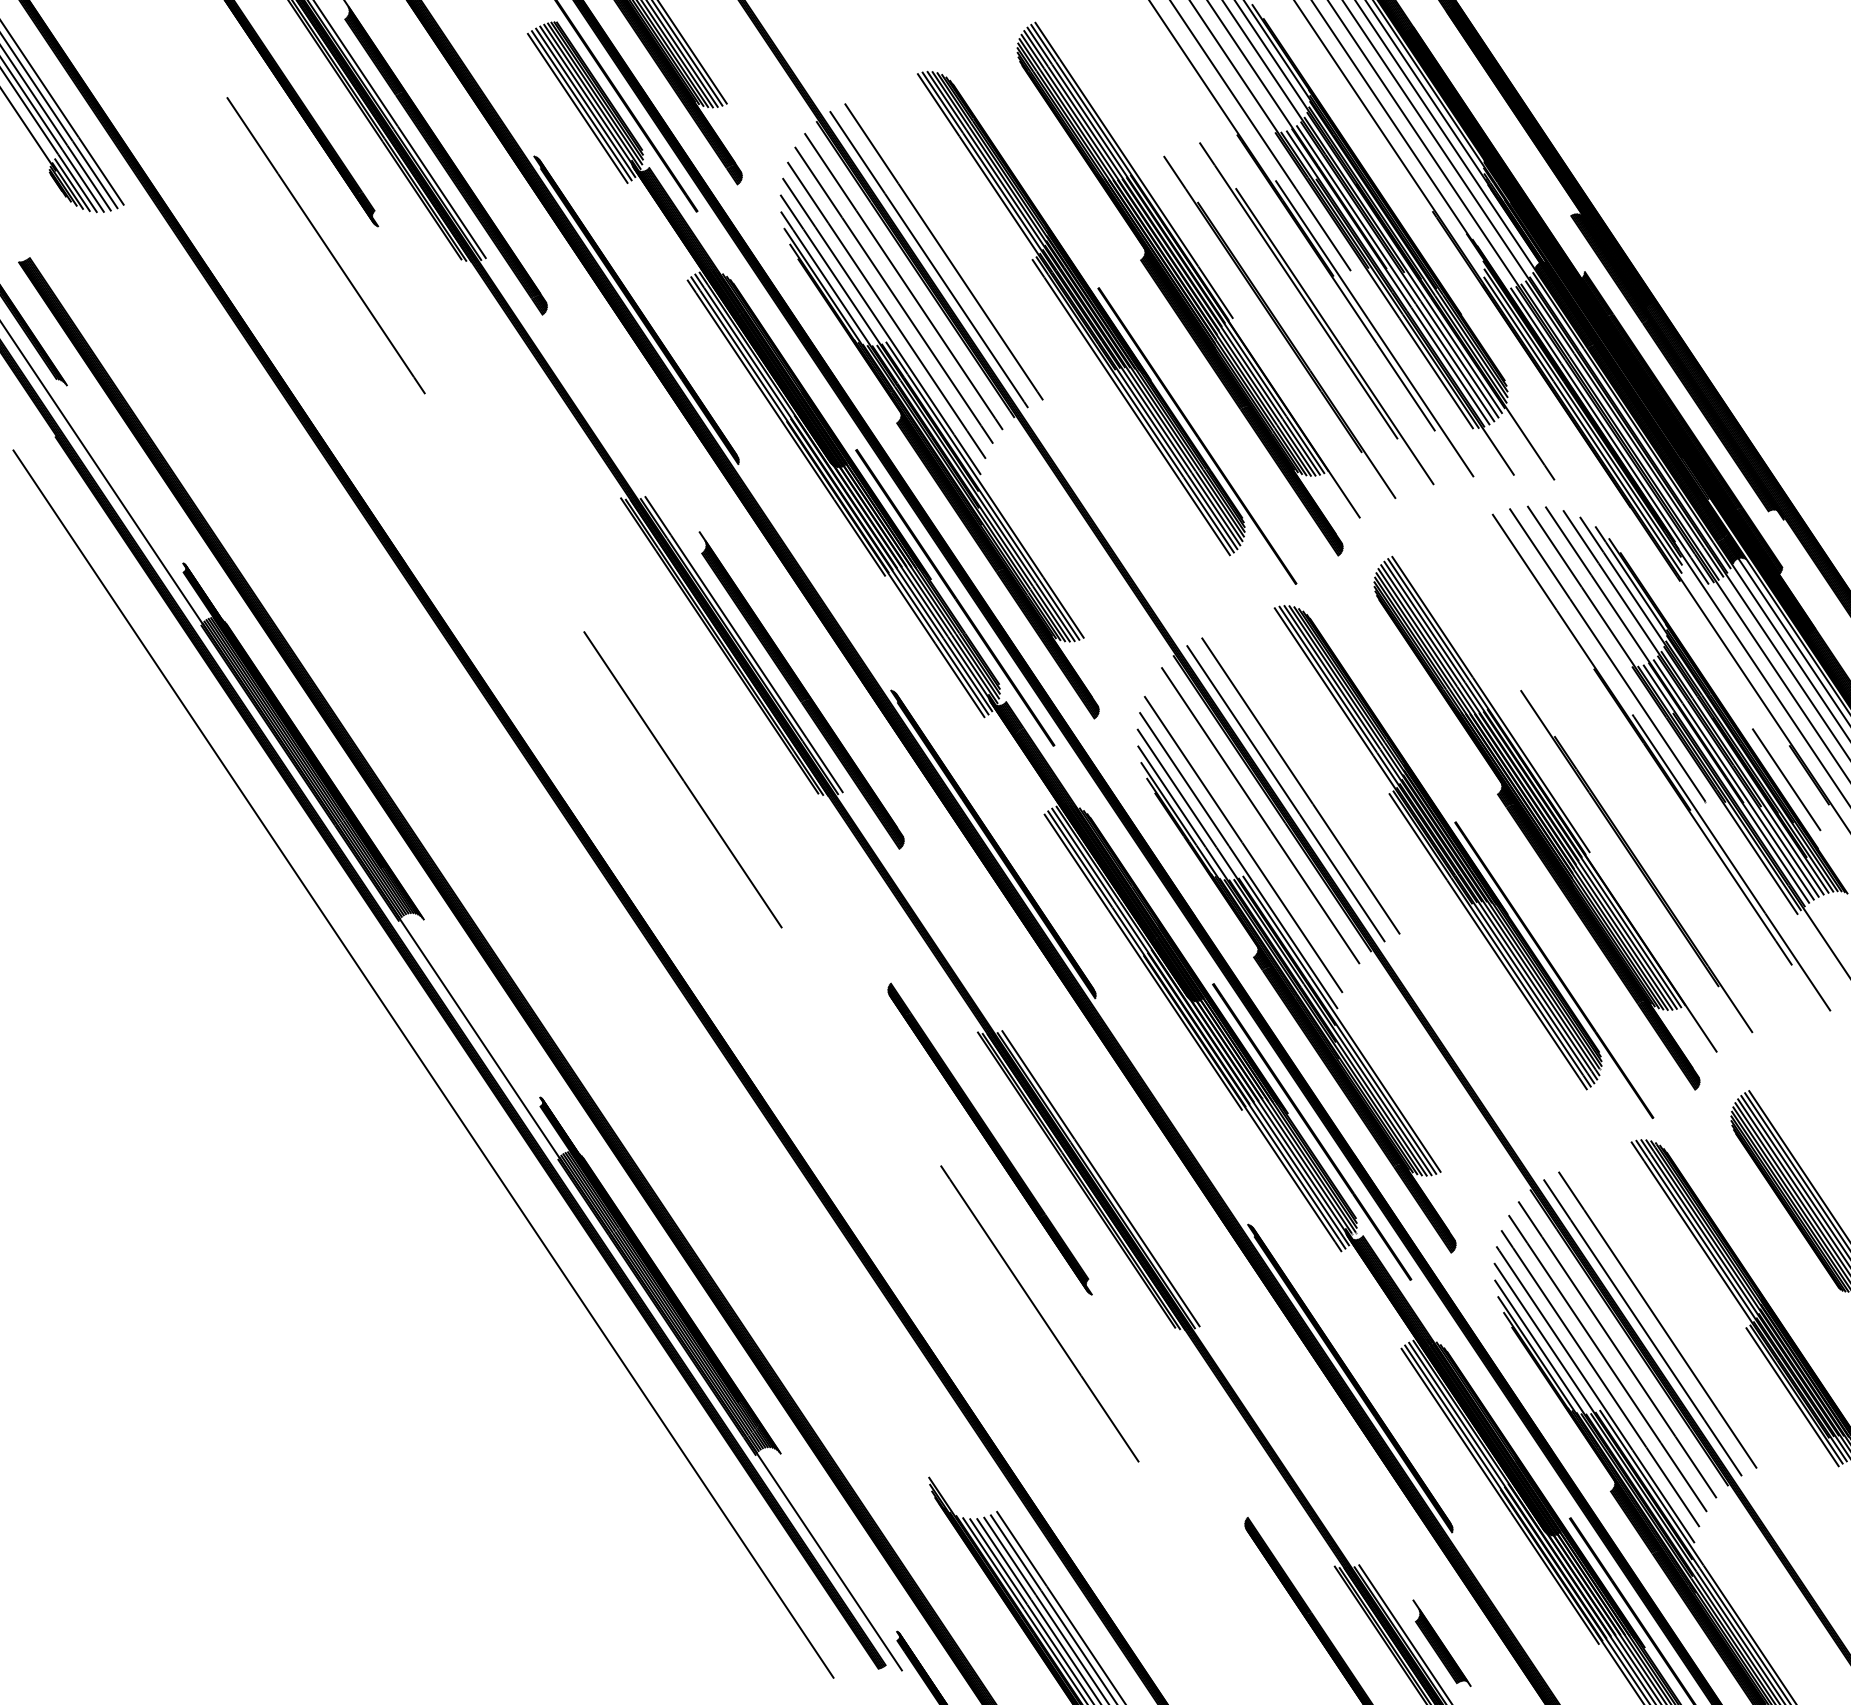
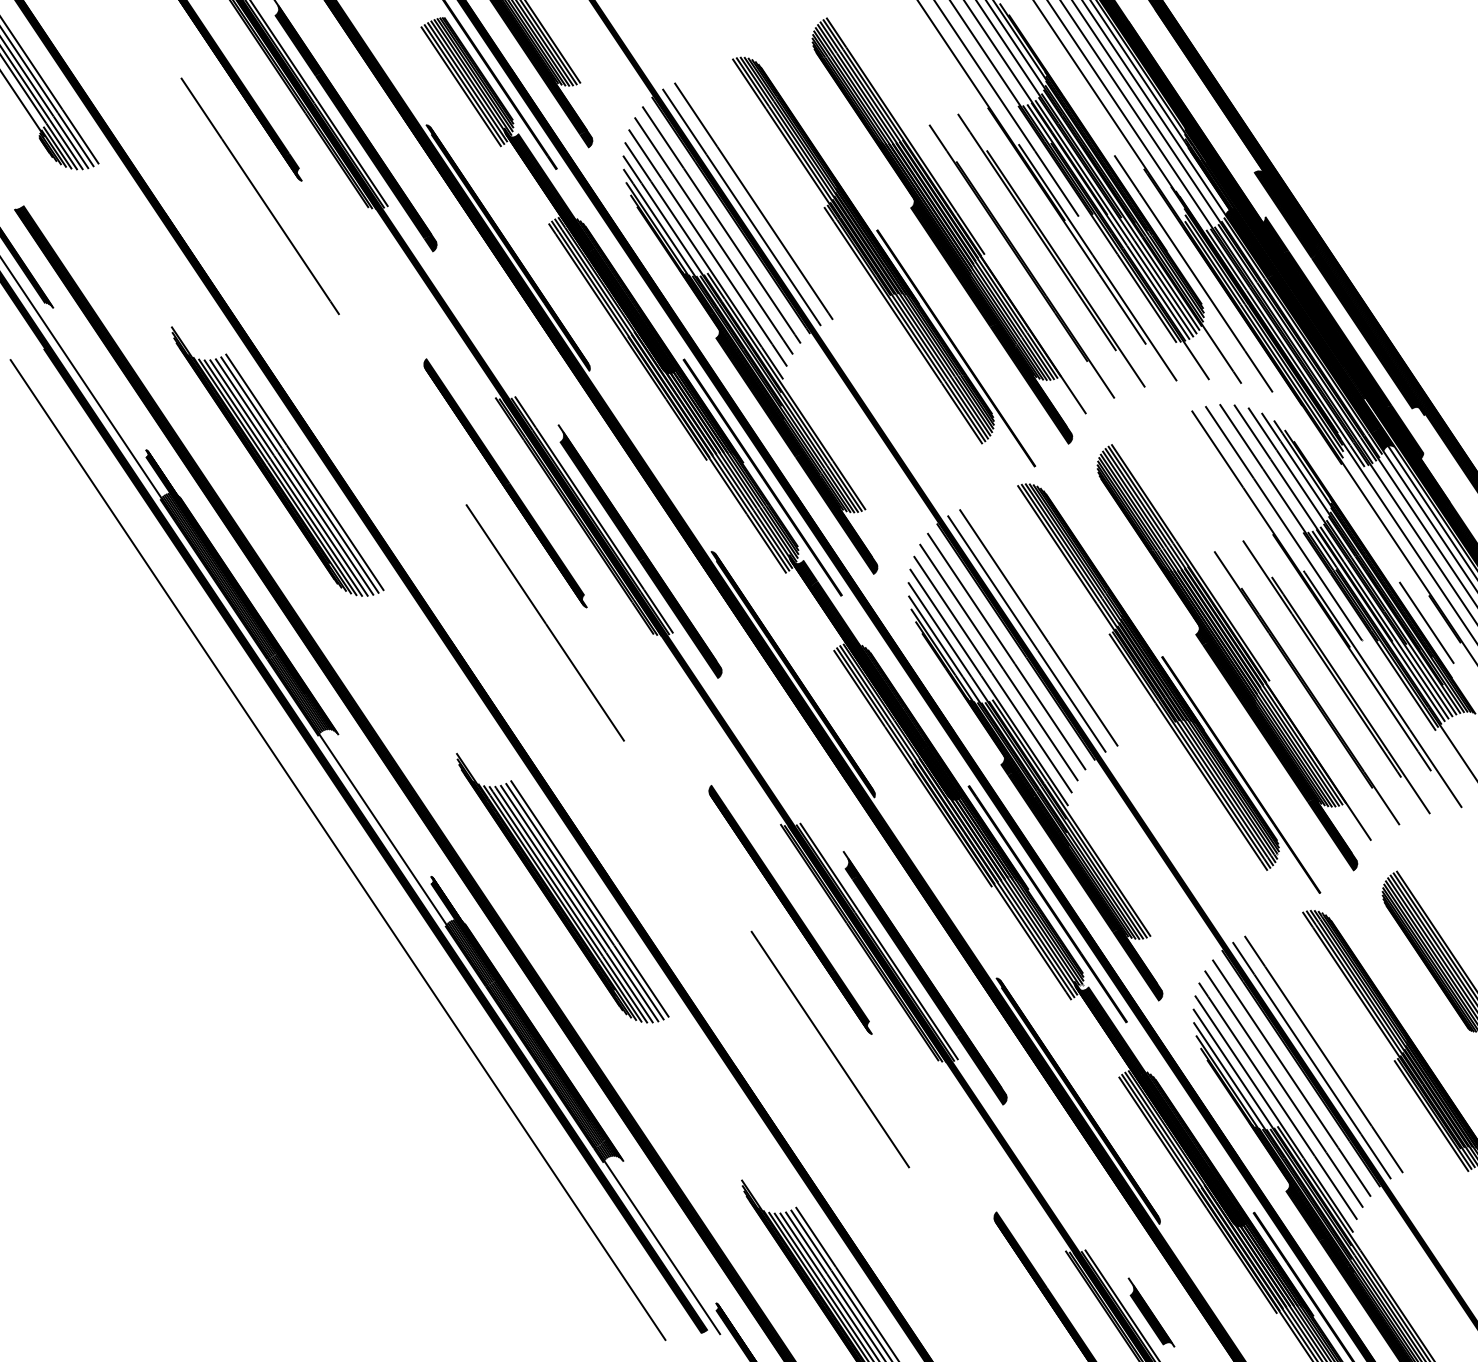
line: (1494, 342) -> (1193, 273), added
part: (347, 577) -> (277, 461), added
part: (632, 604) -> (504, 482), added
line: (1250, 829) -> (998, 662), added
part: (1673, 847) -> (1336, 677), added
part: (704, 1111) -> (562, 887), added
part: (1158, 1224) -> (925, 978), added

